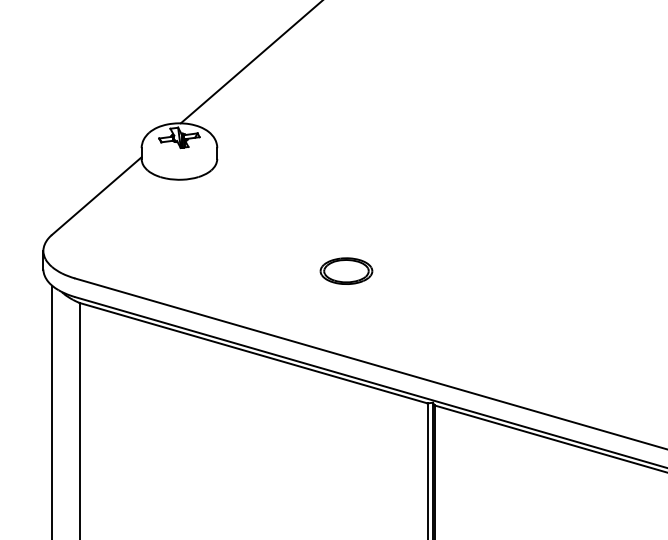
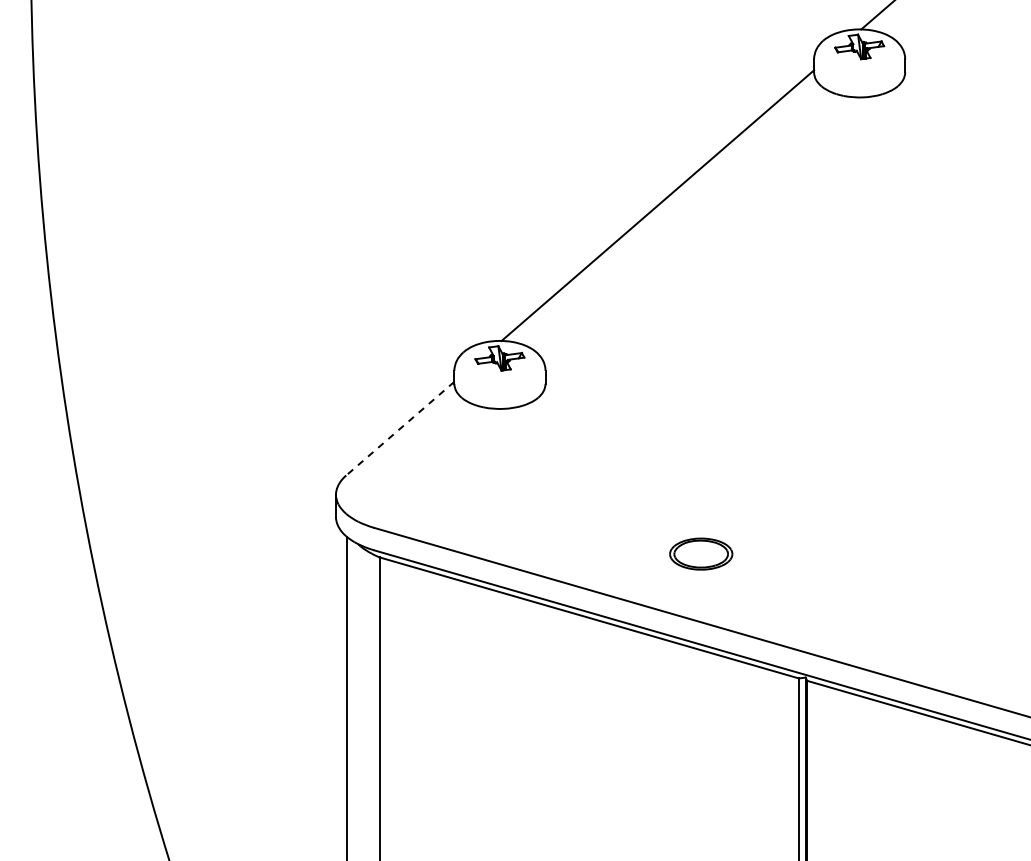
line: (96, 195) -> (400, 428), solid -> dashed
part: (346, 270) -> (701, 553), moved

